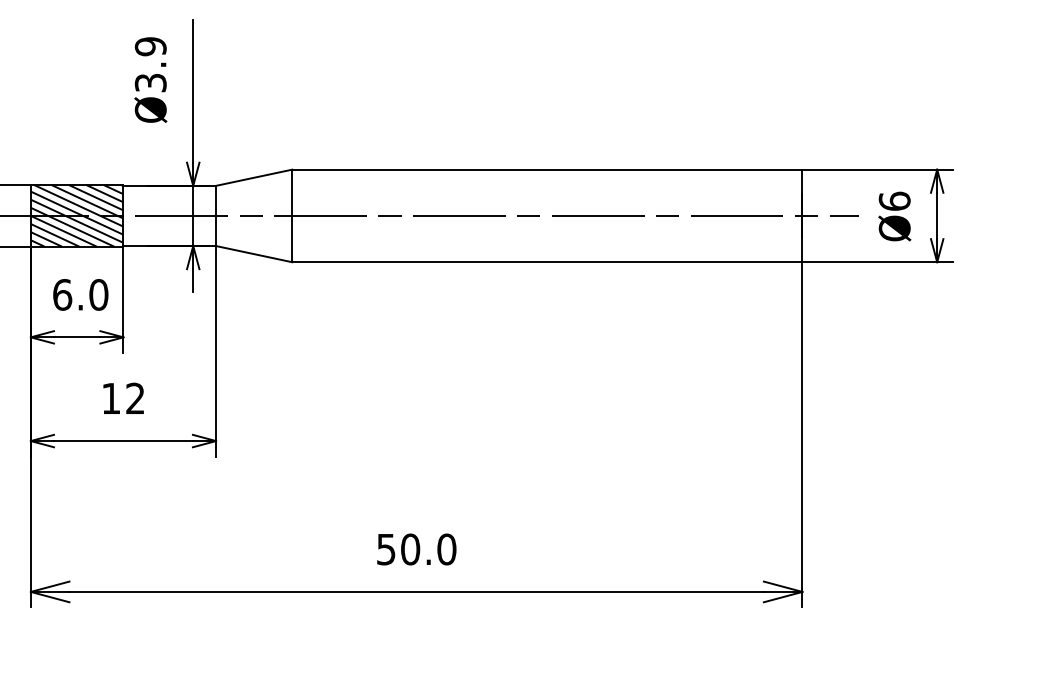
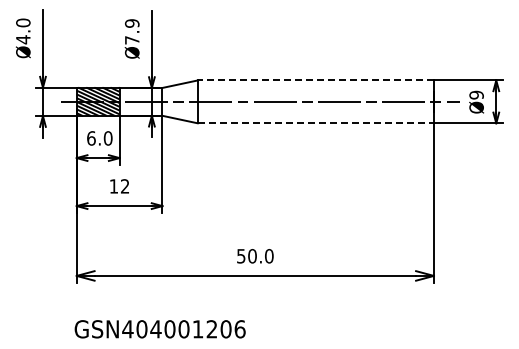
text: (149, 83) -> (131, 40), Ø3.9 -> Ø7.9
line: (546, 169) -> (315, 80), solid -> dashed
text: (894, 199) -> (476, 94), Ø6 -> Ø9
line: (548, 262) -> (316, 123), solid -> dashed

